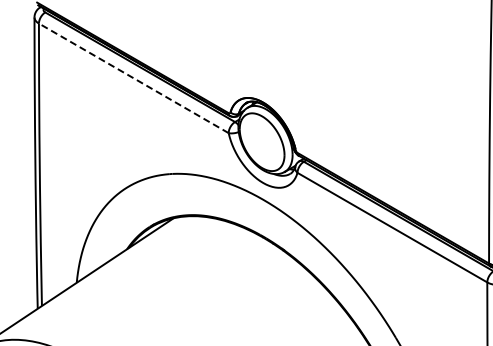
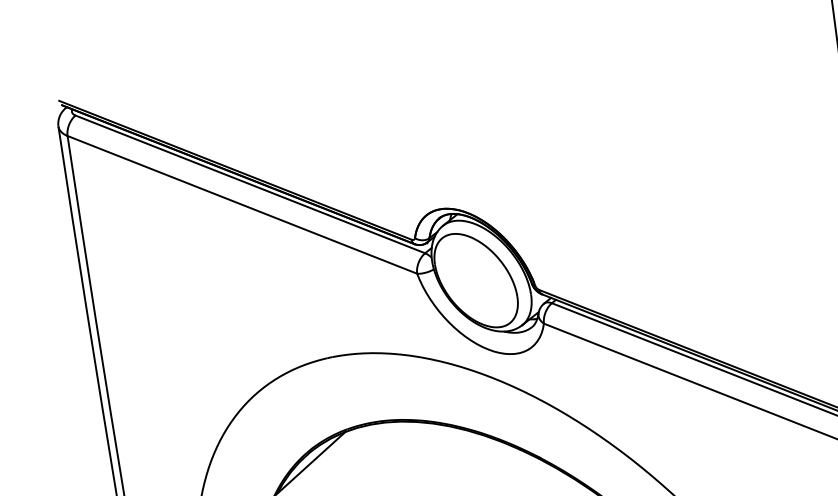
line: (133, 78) -> (241, 205), dashed -> solid

